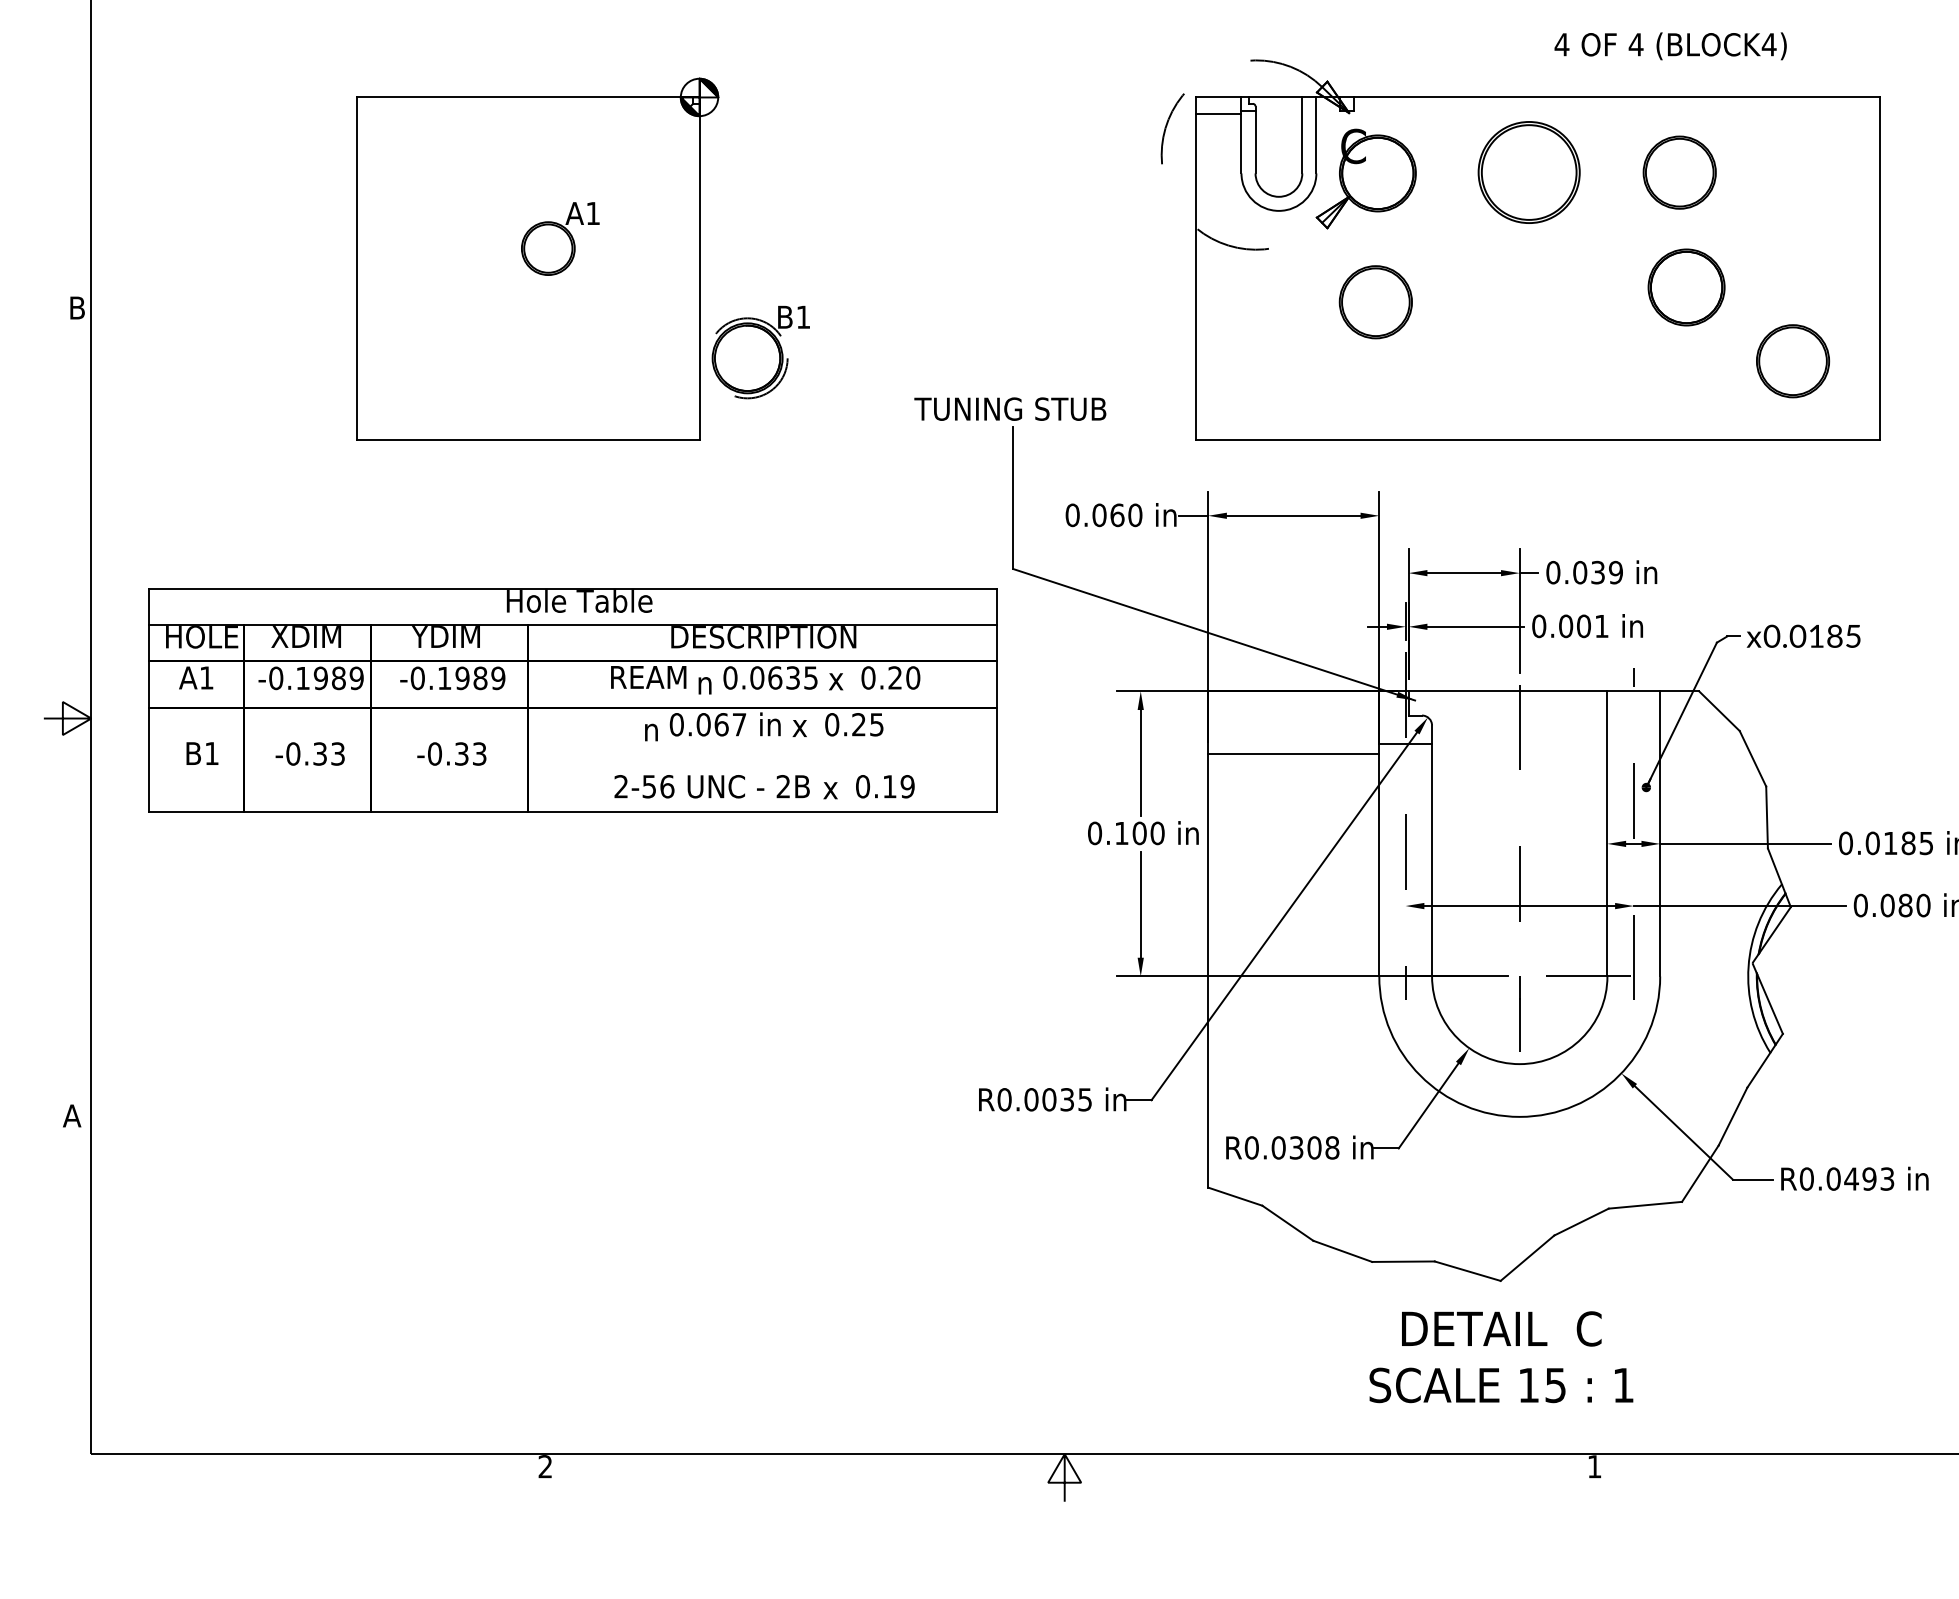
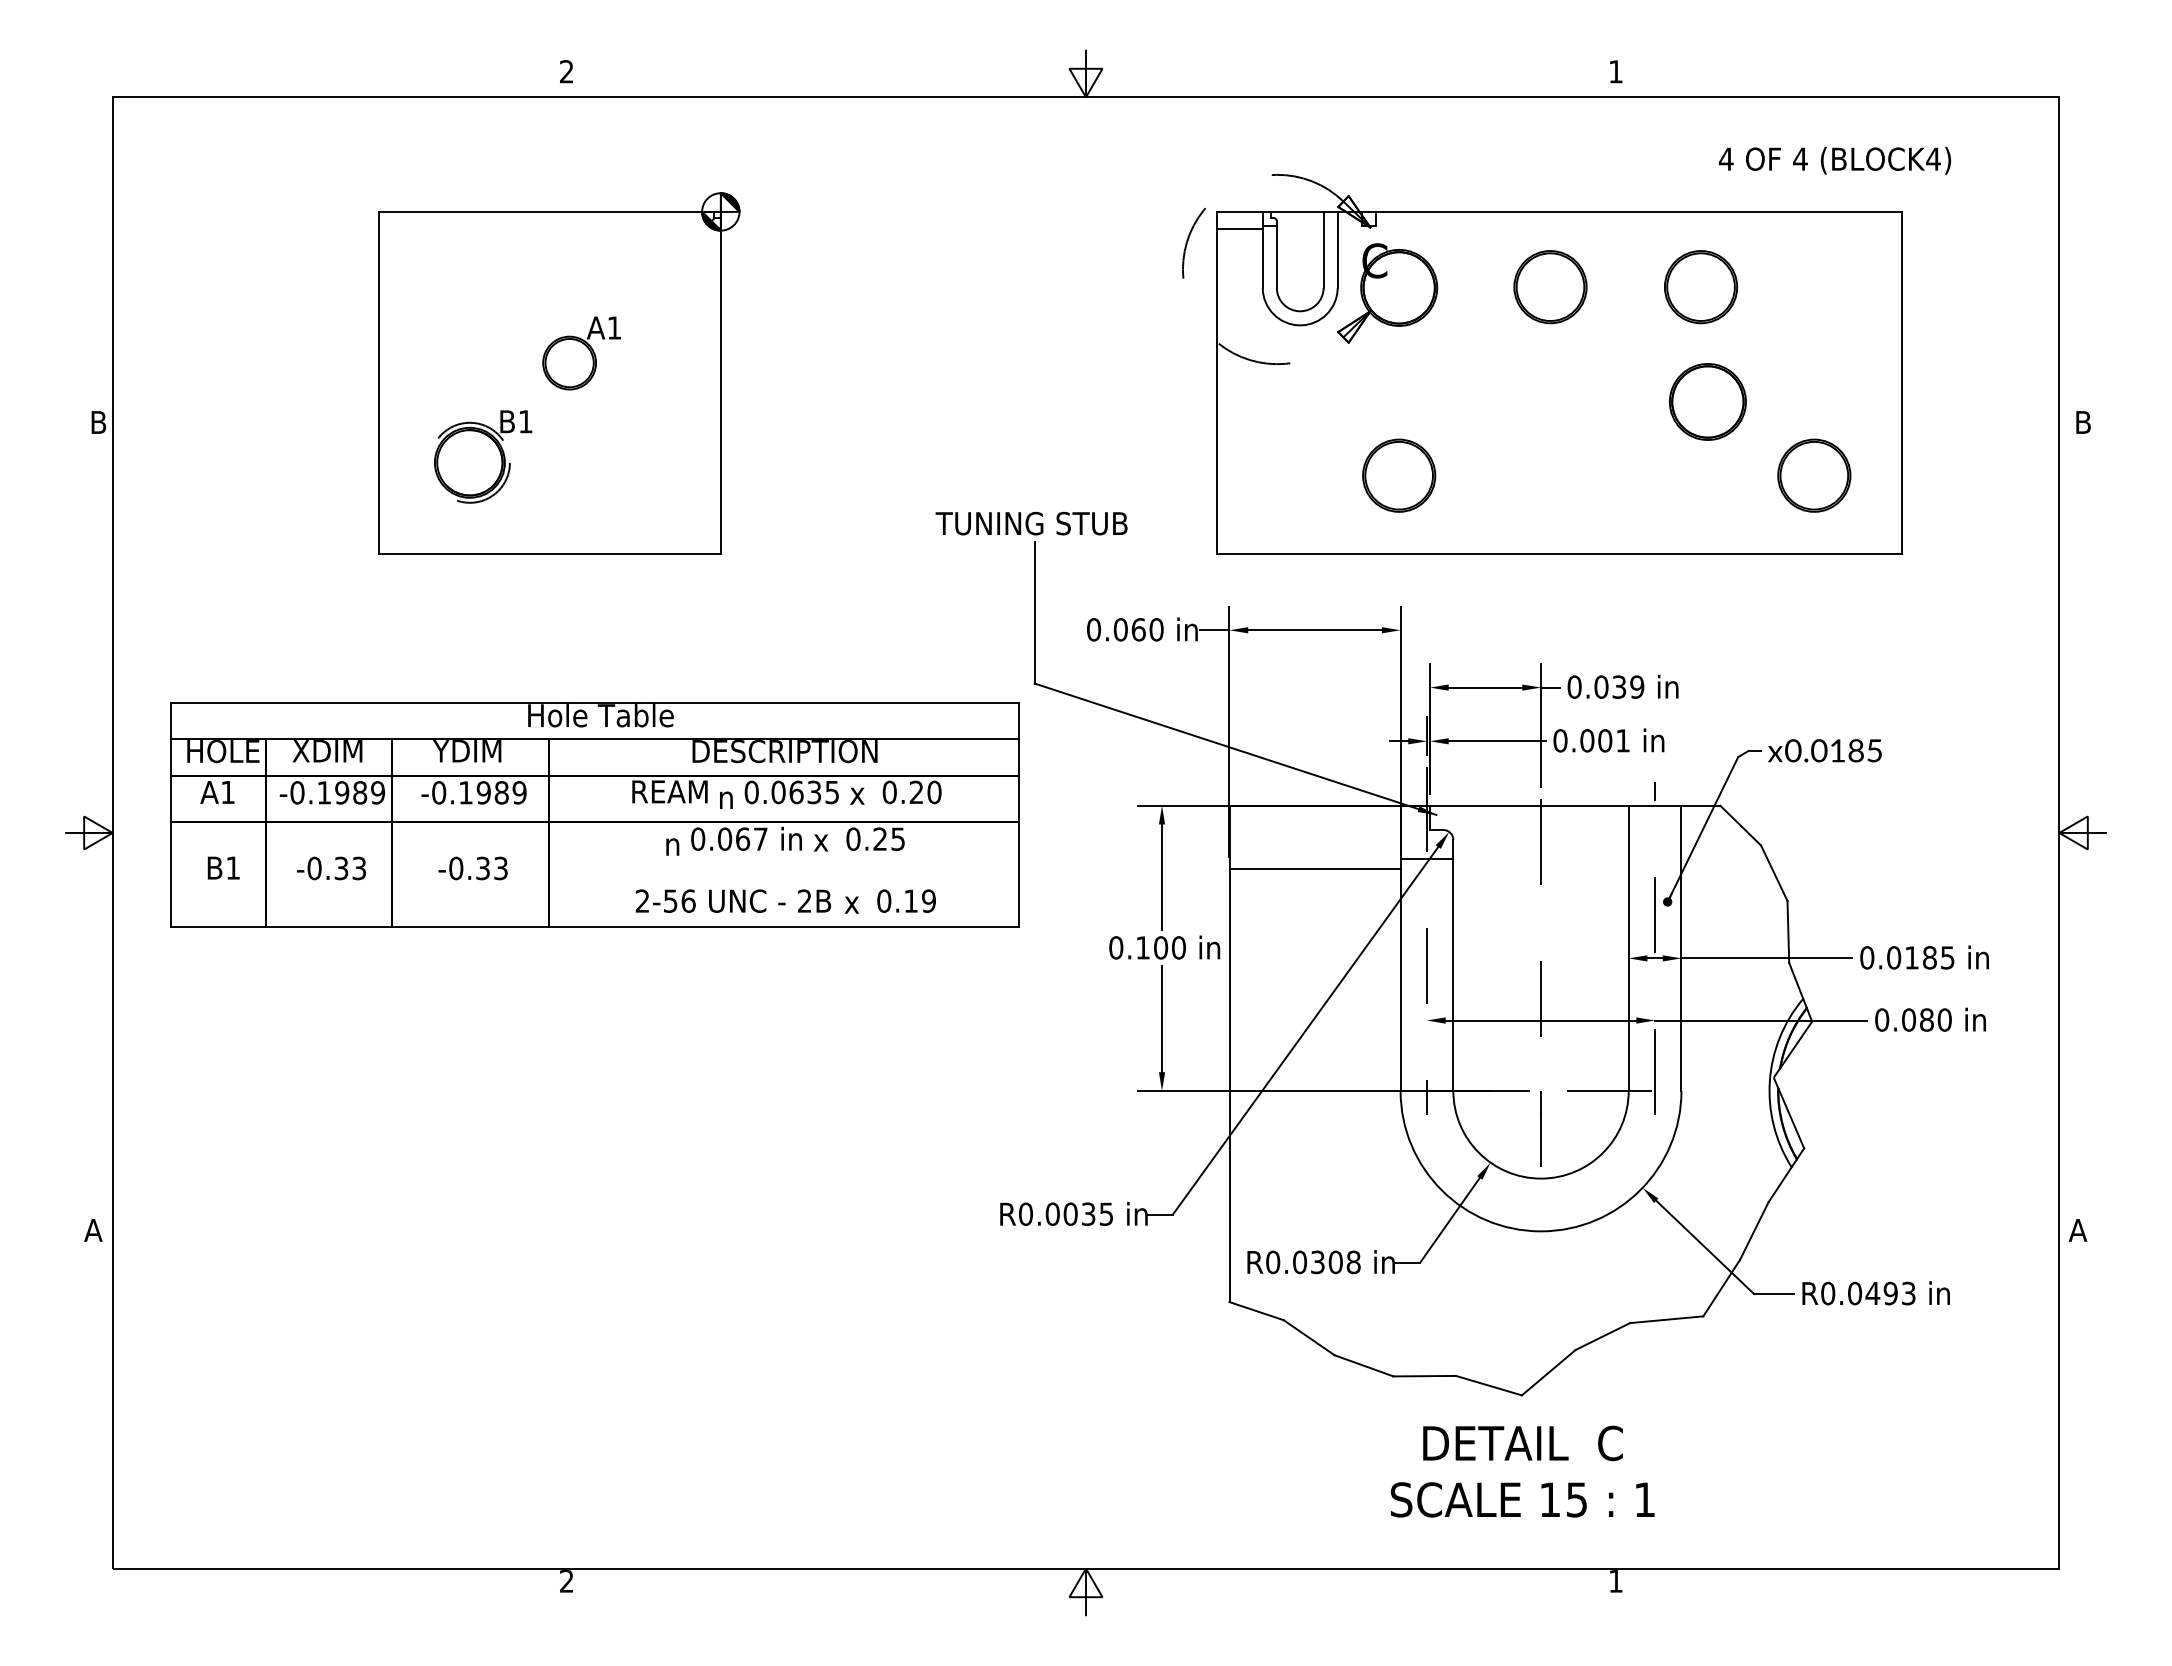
text: (1670, 46) -> (1834, 160), moved
part: (1529, 173) -> (1550, 287), size x0.71
part: (1376, 302) -> (1399, 475), moved
part: (761, 352) -> (483, 456), moved

